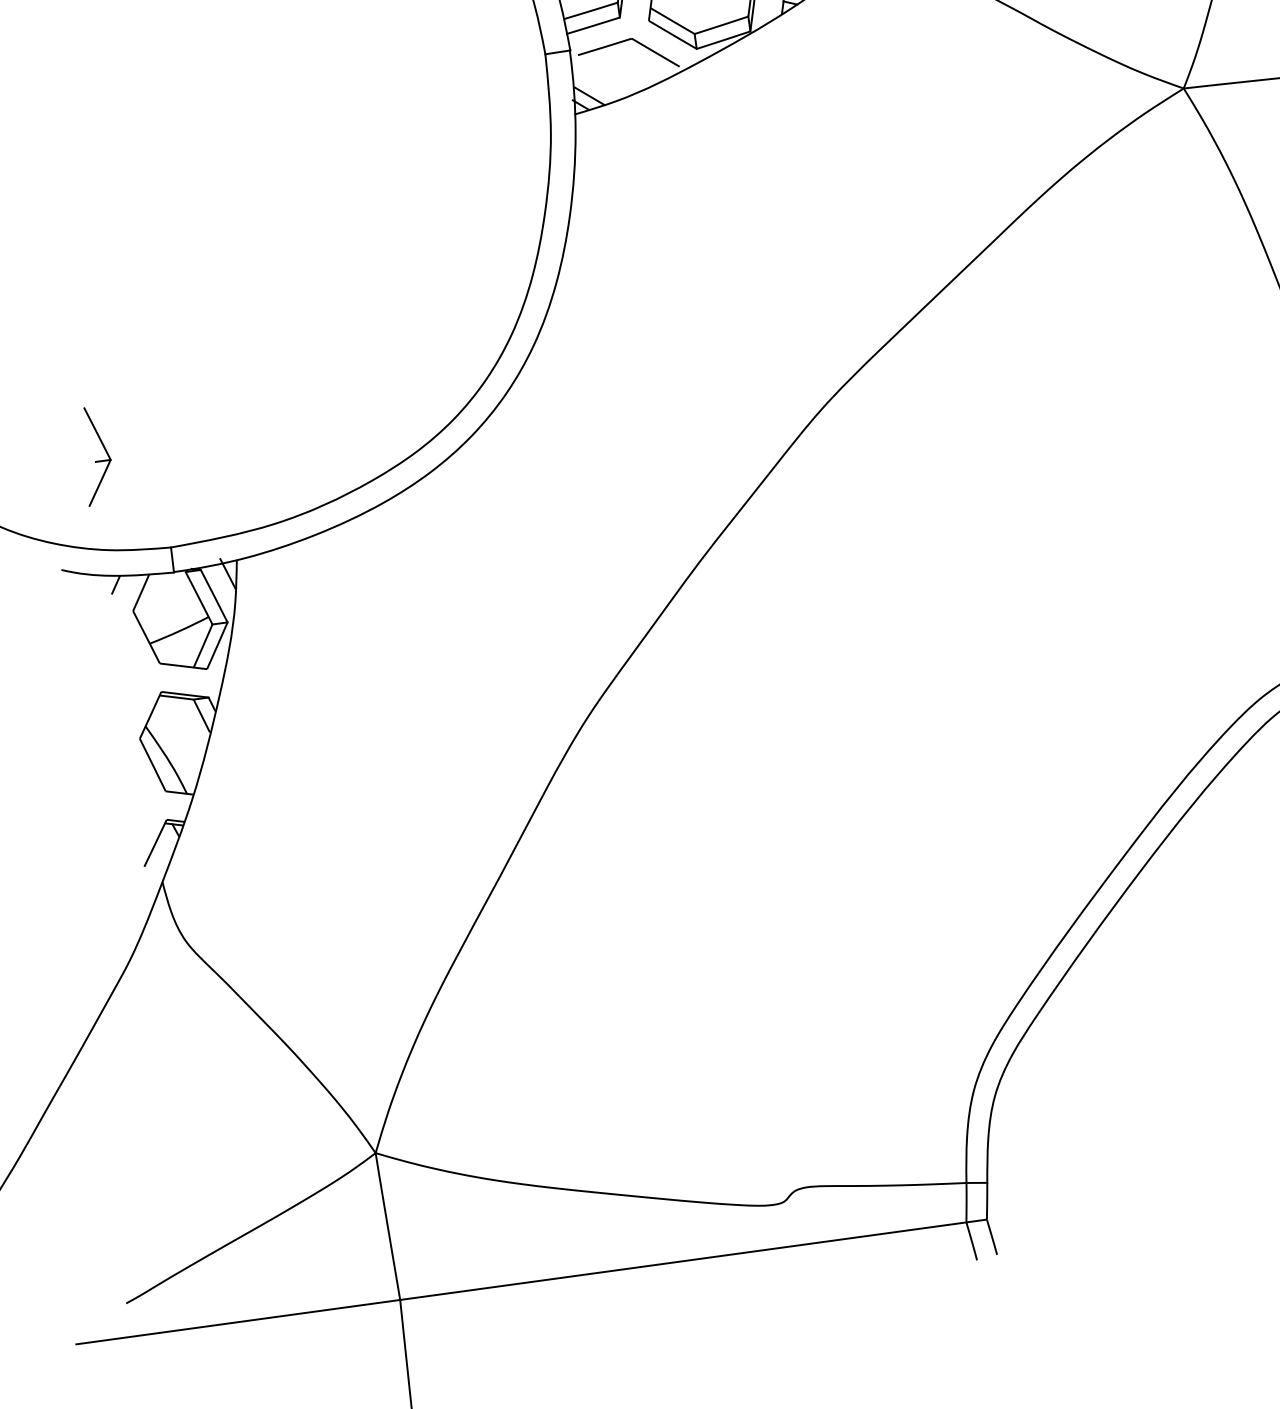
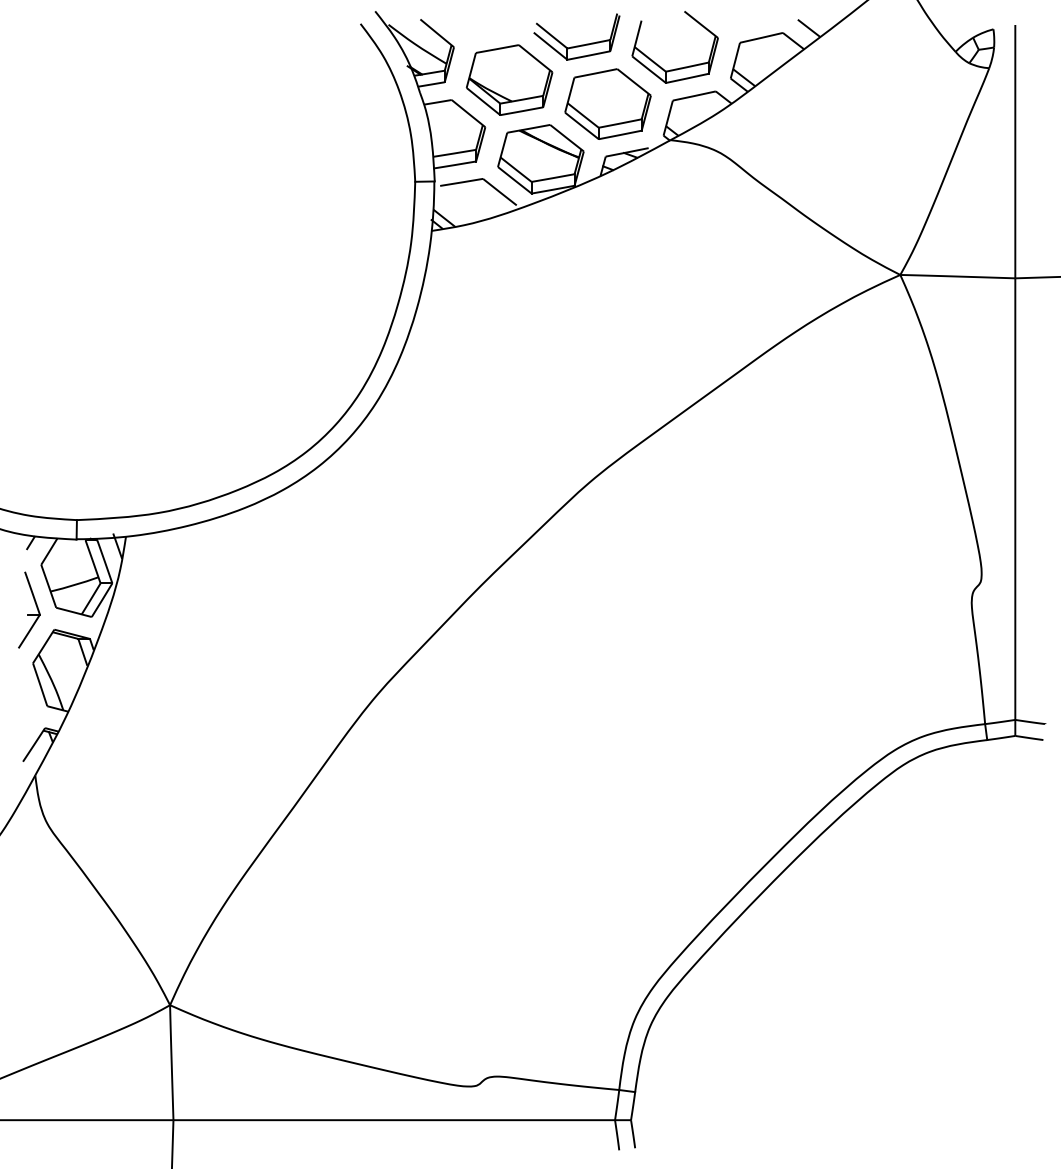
part: (96, 455) -> (29, 609), moved

